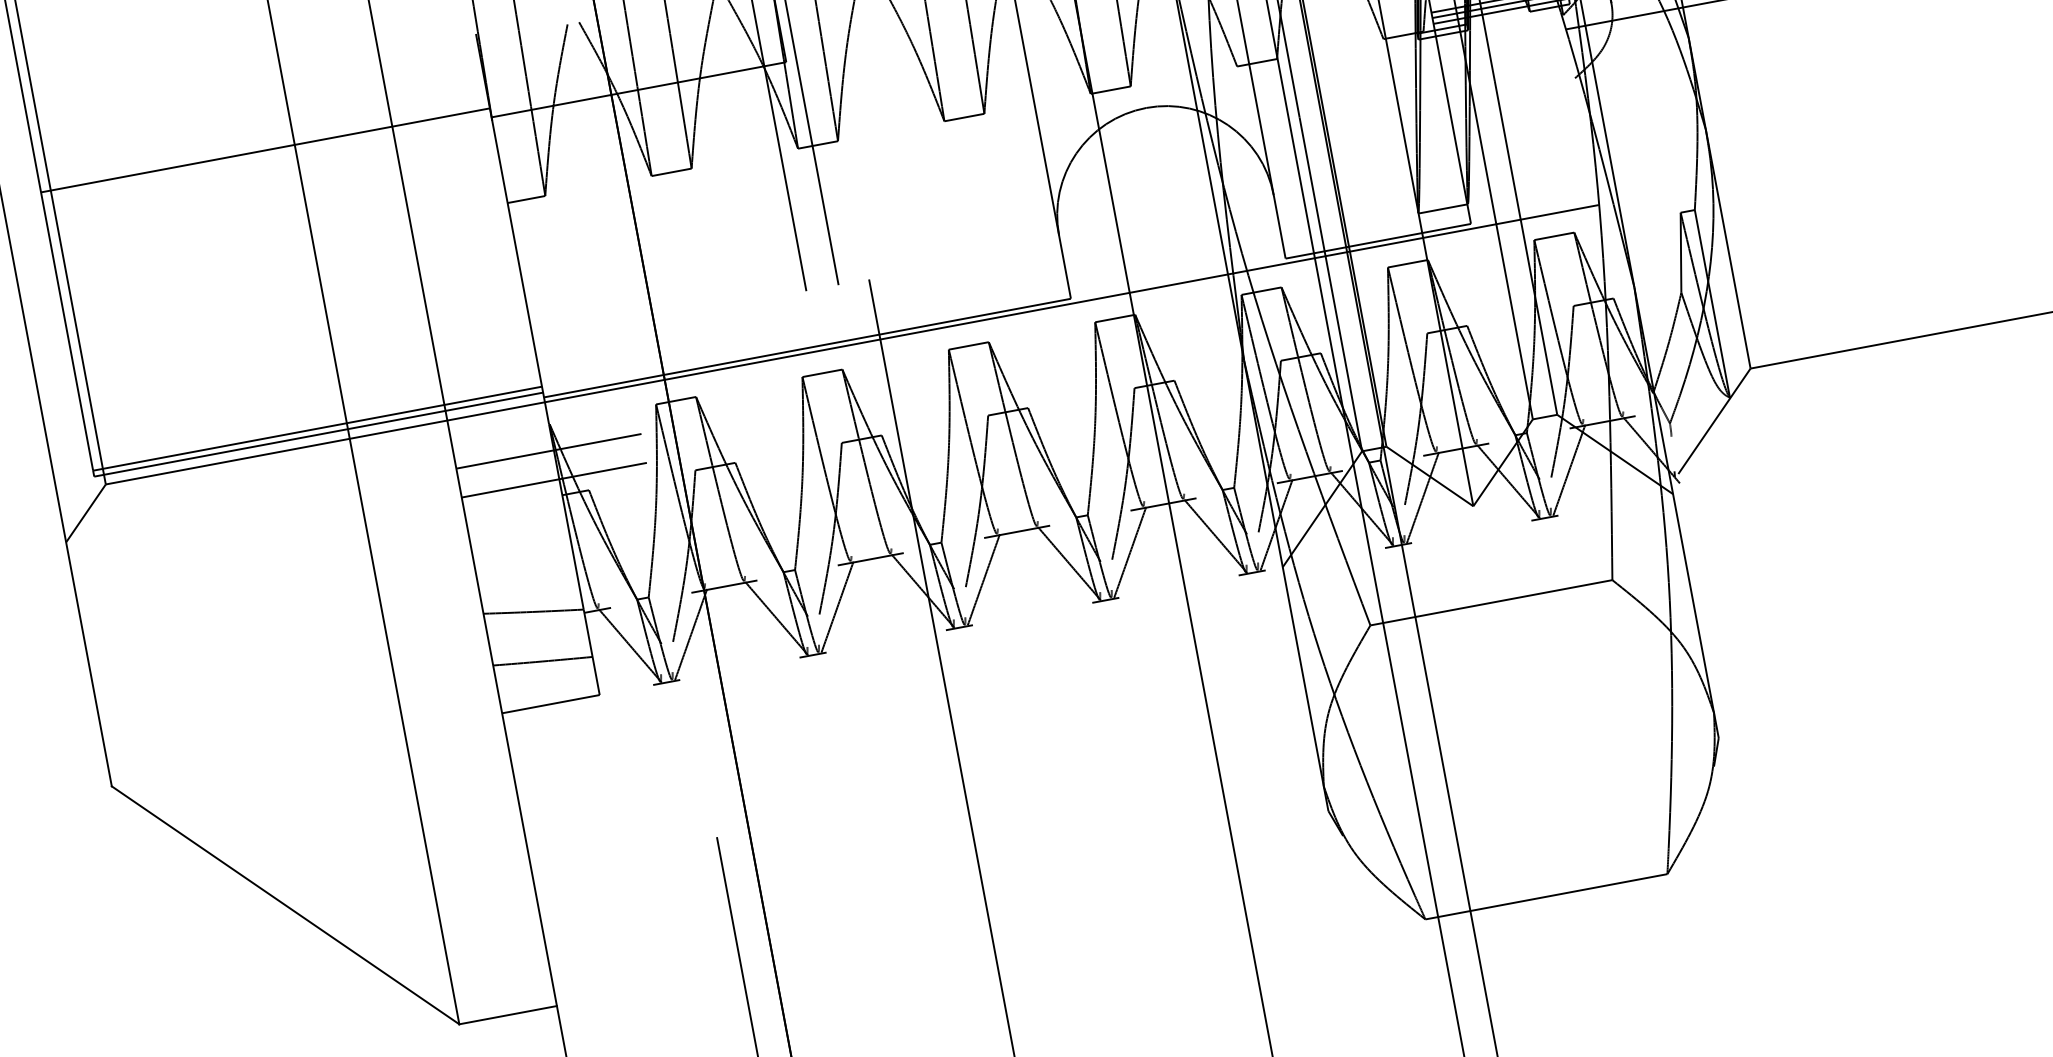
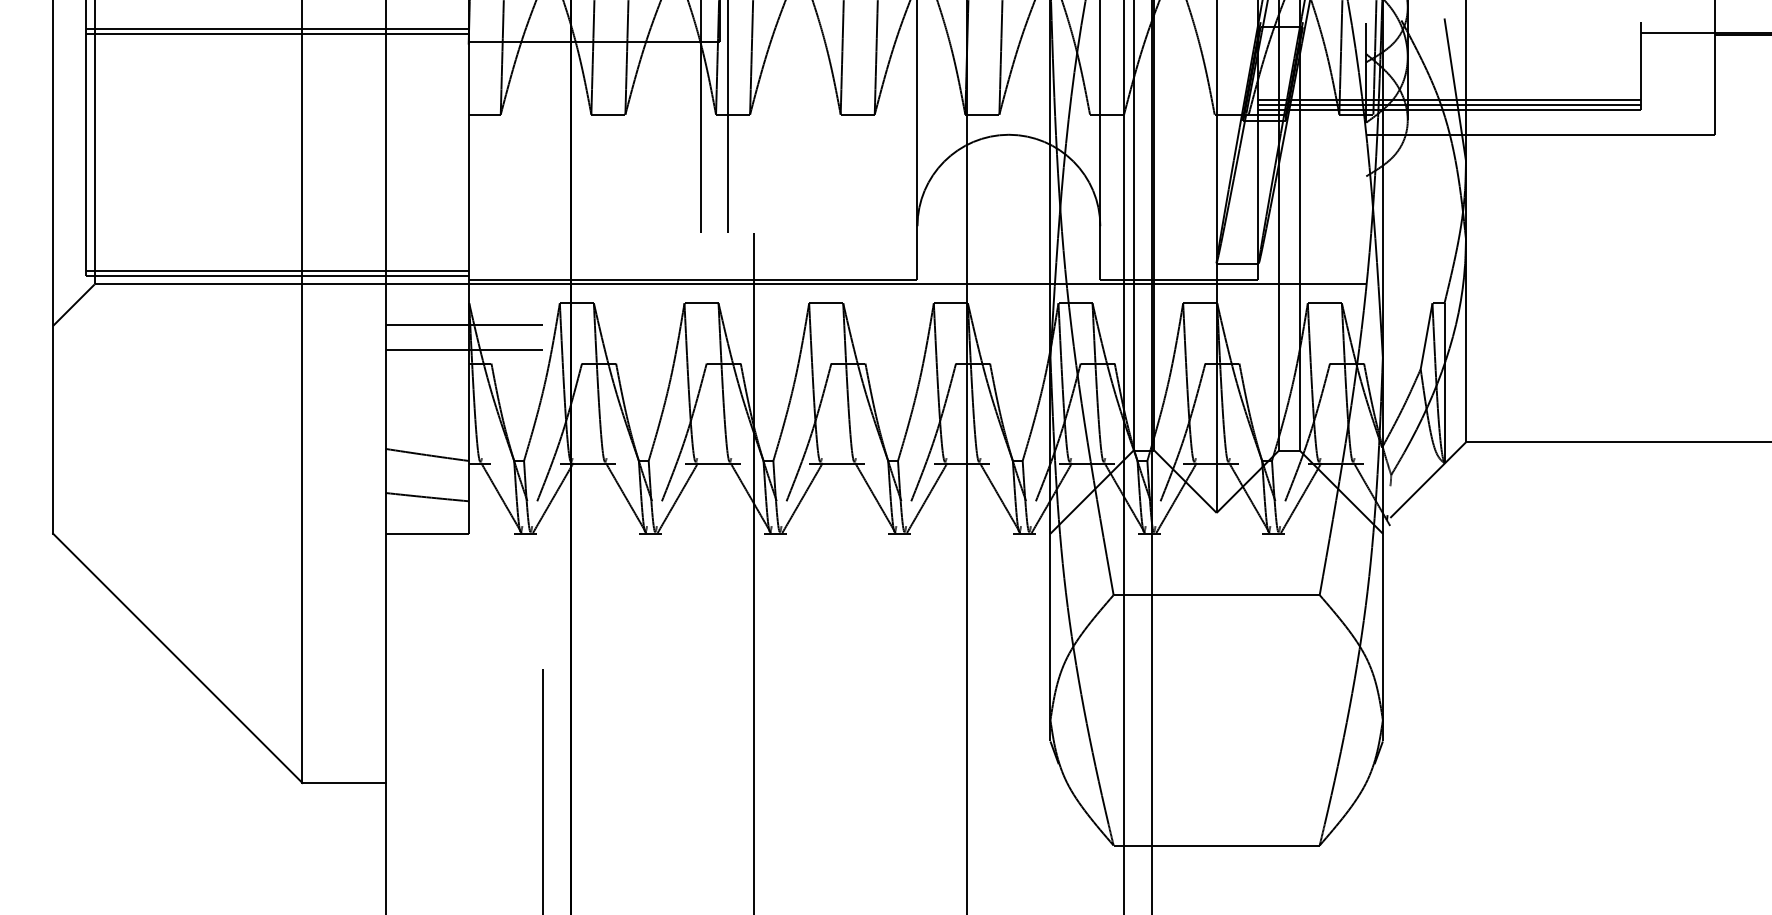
line: (264, 145) -> (277, 29), added

